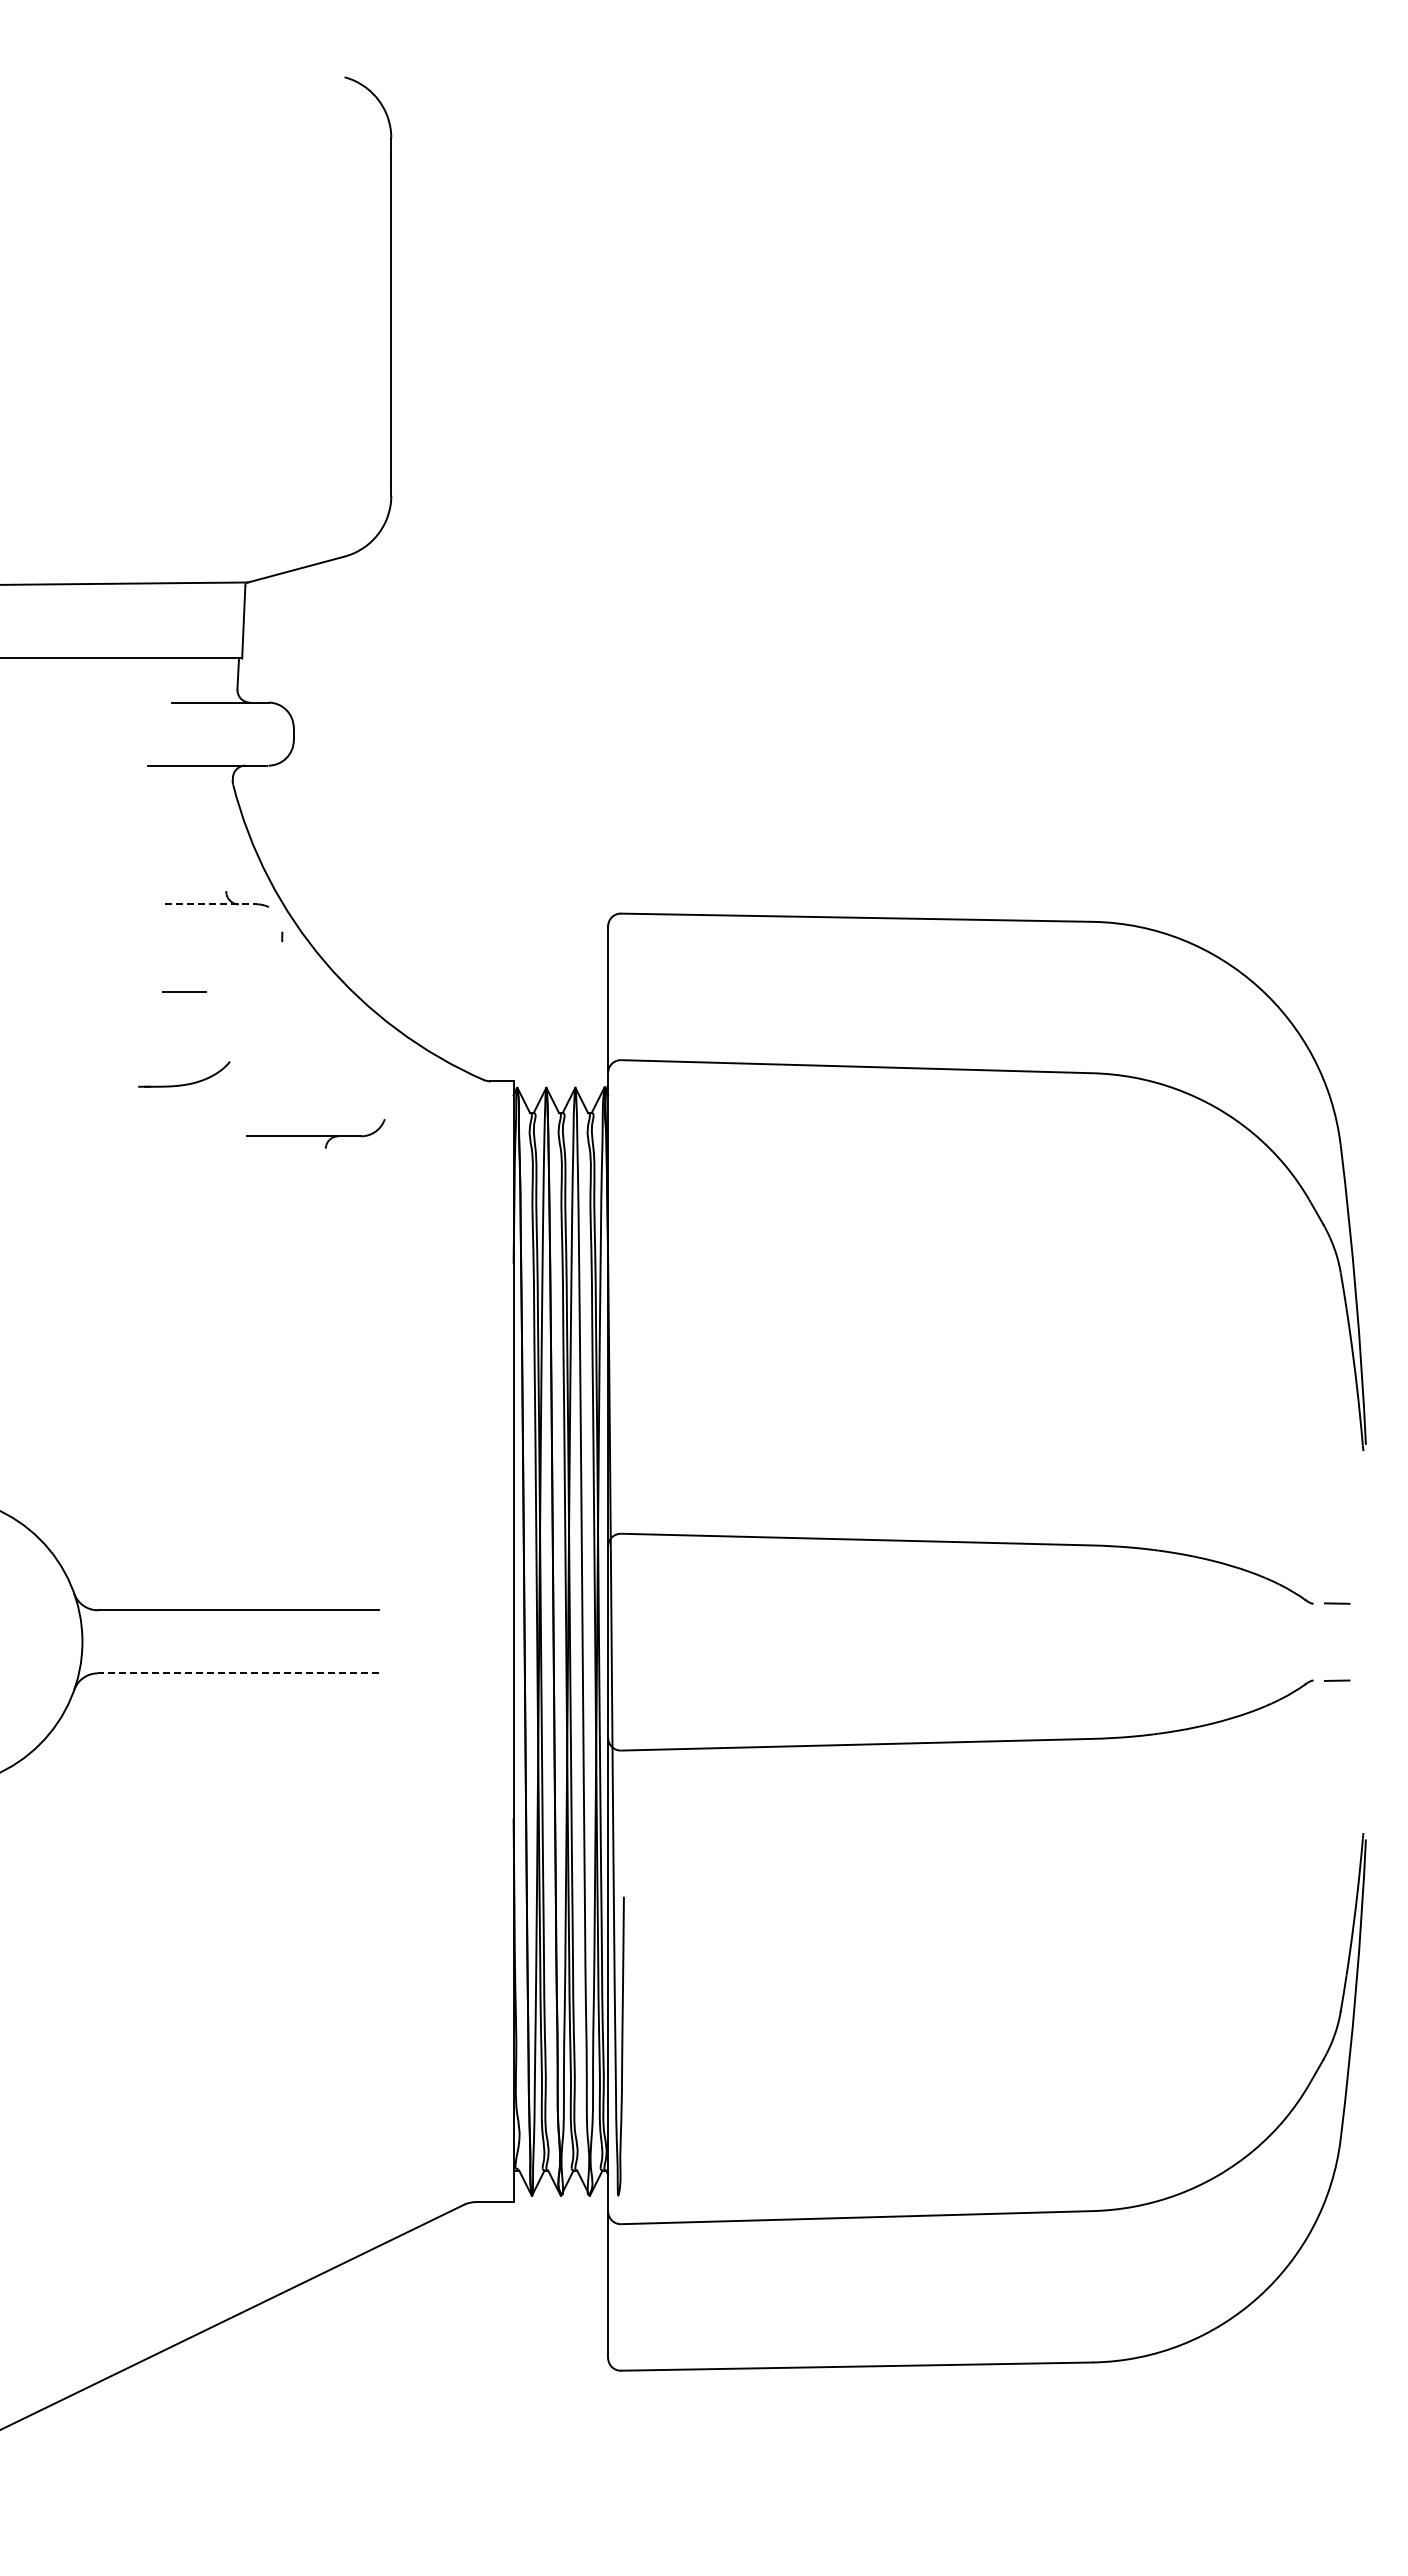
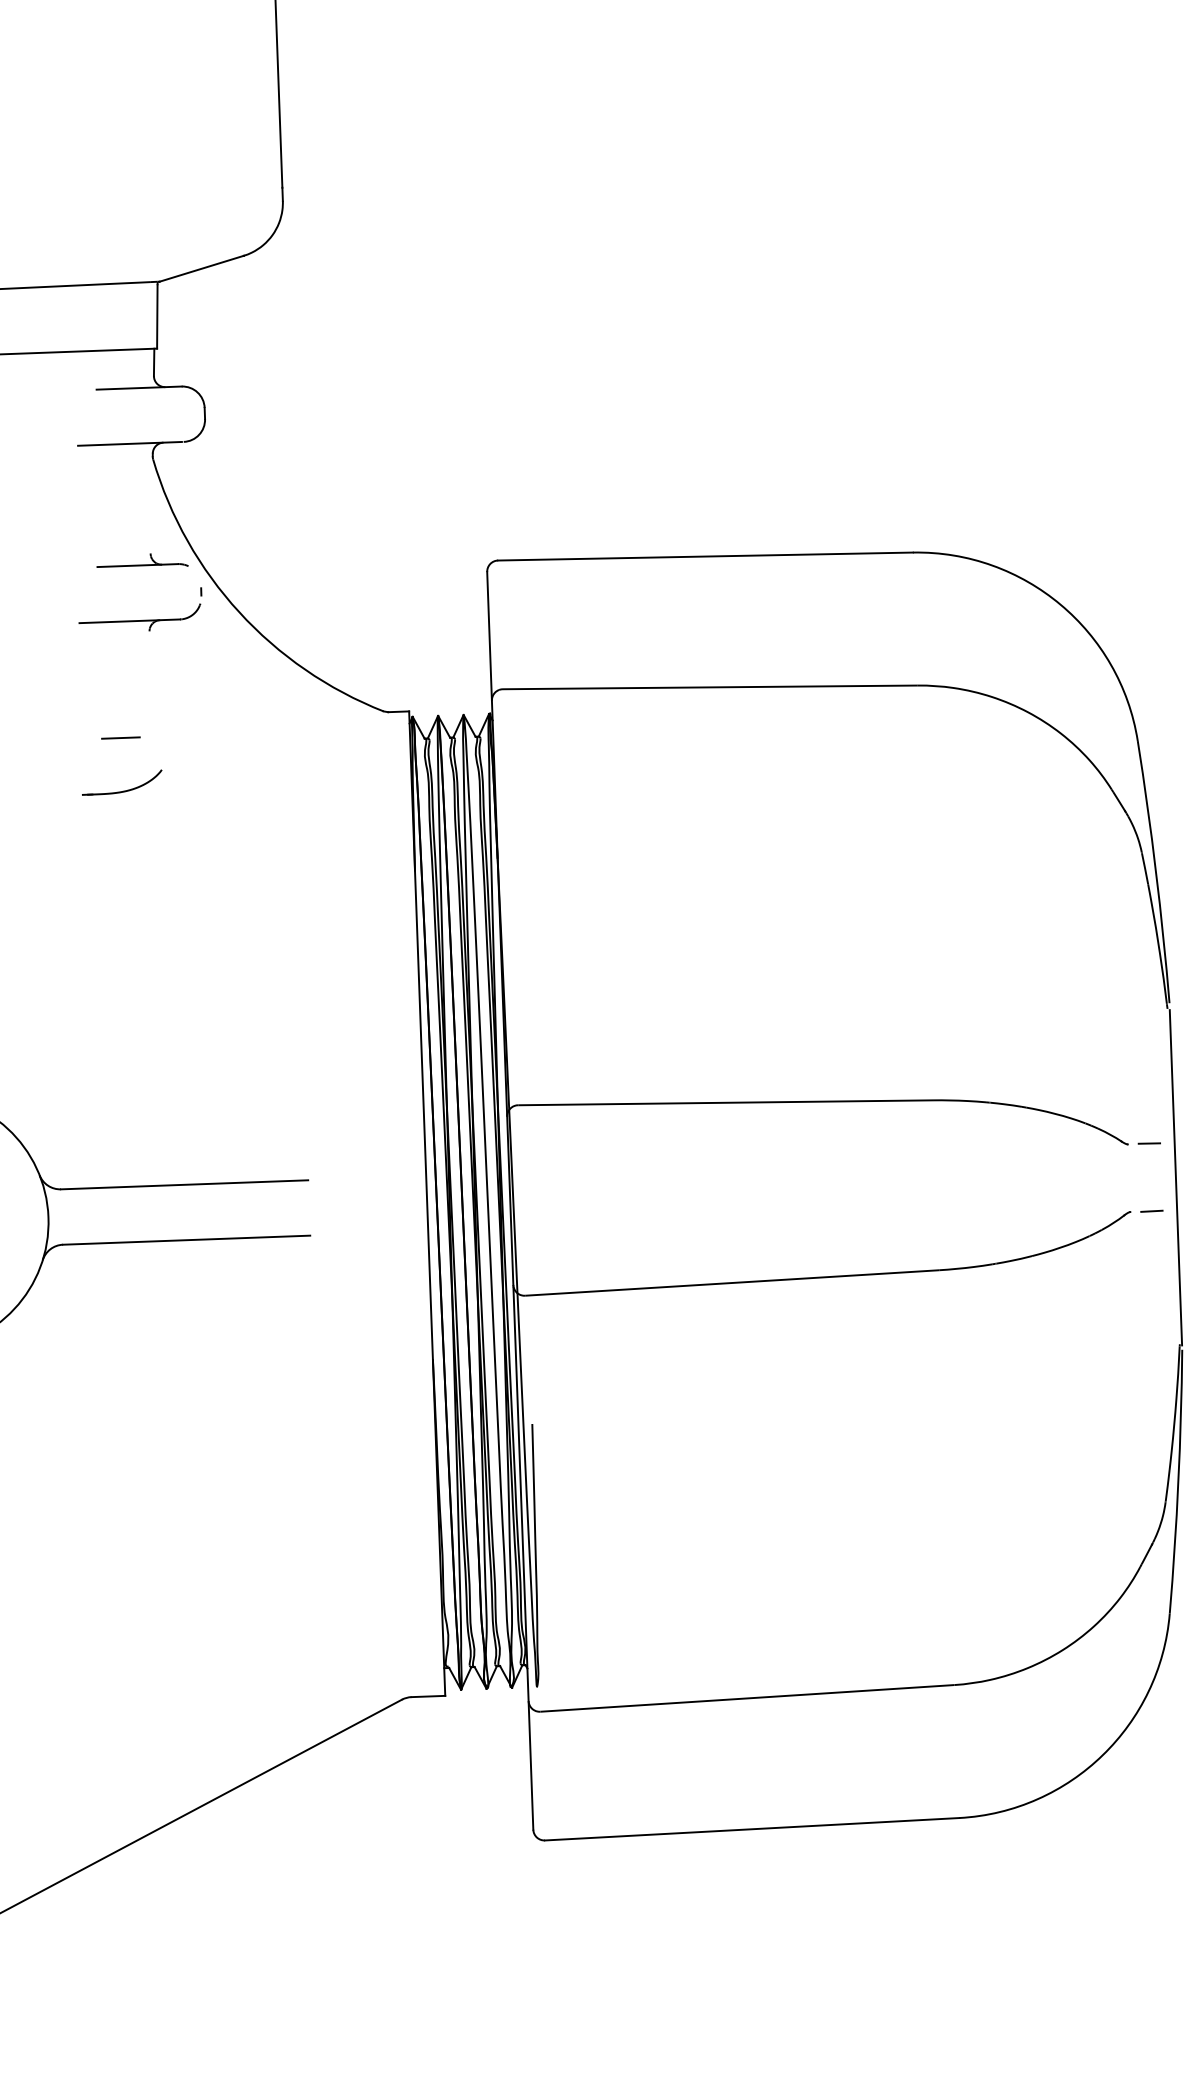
line: (211, 904) -> (138, 565), dashed -> solid
line: (184, 991) -> (120, 737), moved
part: (185, 1083) -> (123, 790), moved
part: (315, 1133) -> (140, 618), moved
line: (1365, 1643) -> (1175, 1177), added
line: (238, 1673) -> (186, 1240), dashed -> solid

